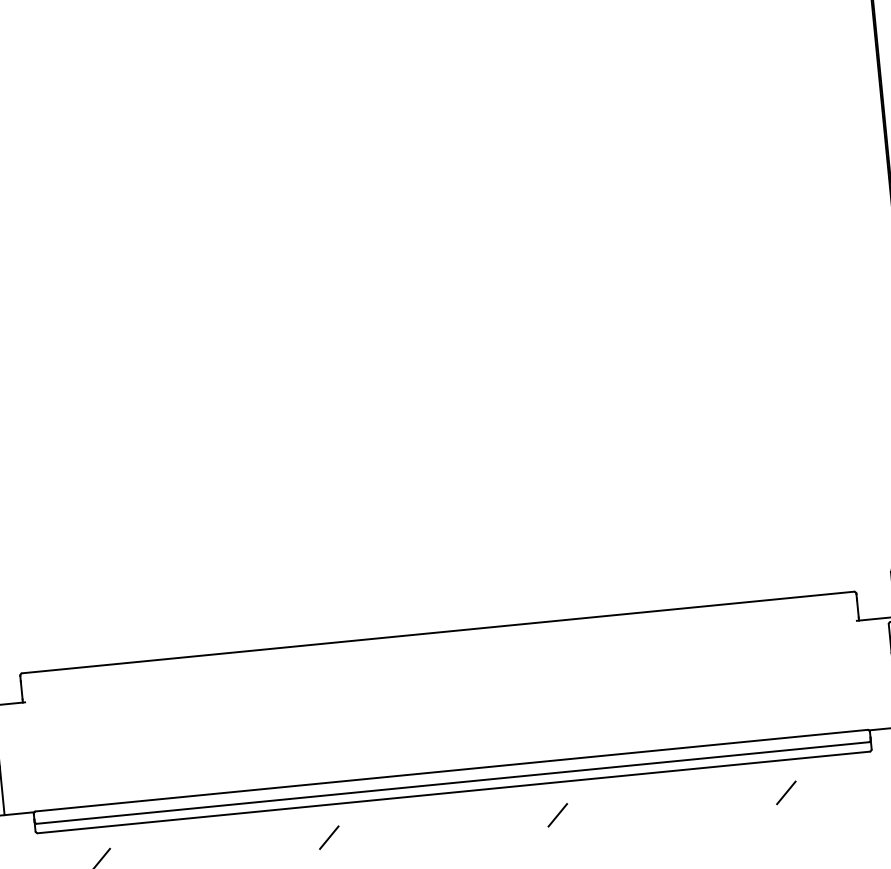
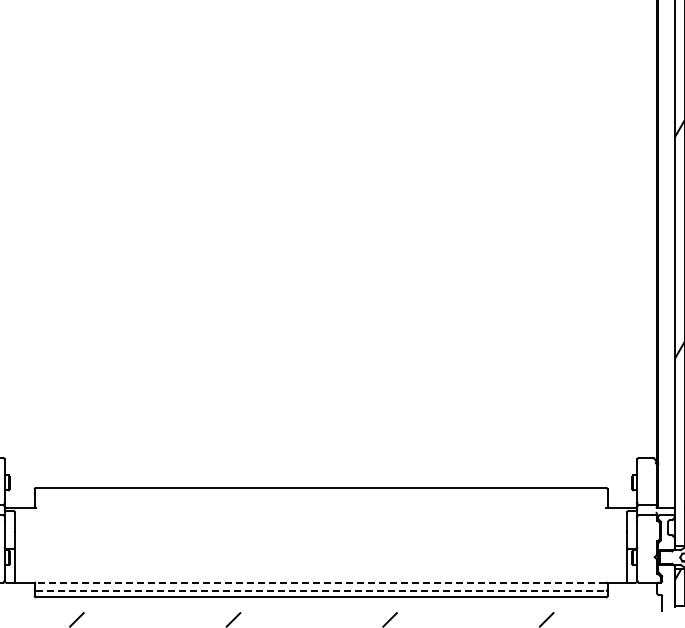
line: (452, 770) -> (321, 582), solid -> dashed
line: (453, 782) -> (321, 590), solid -> dashed

